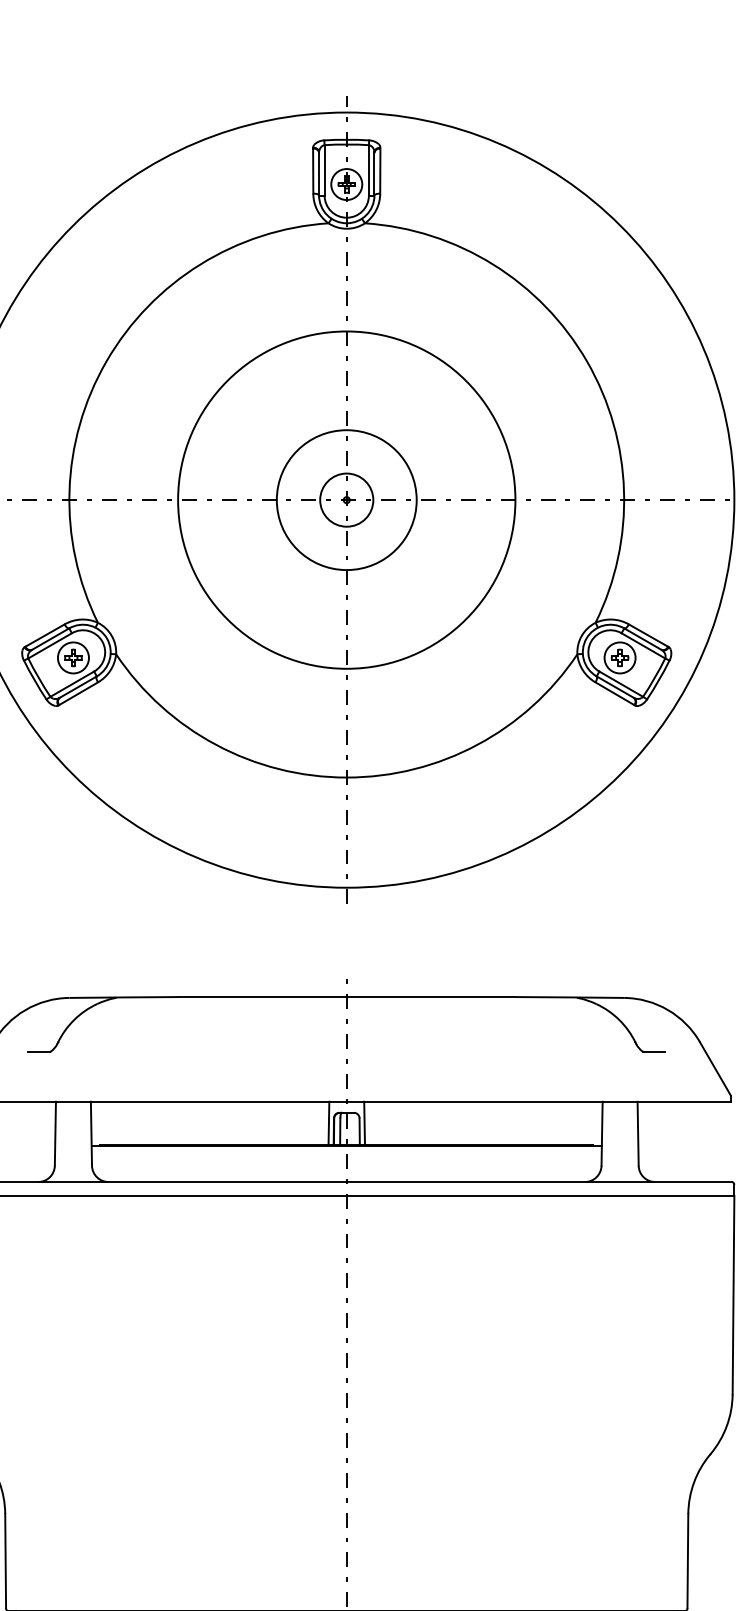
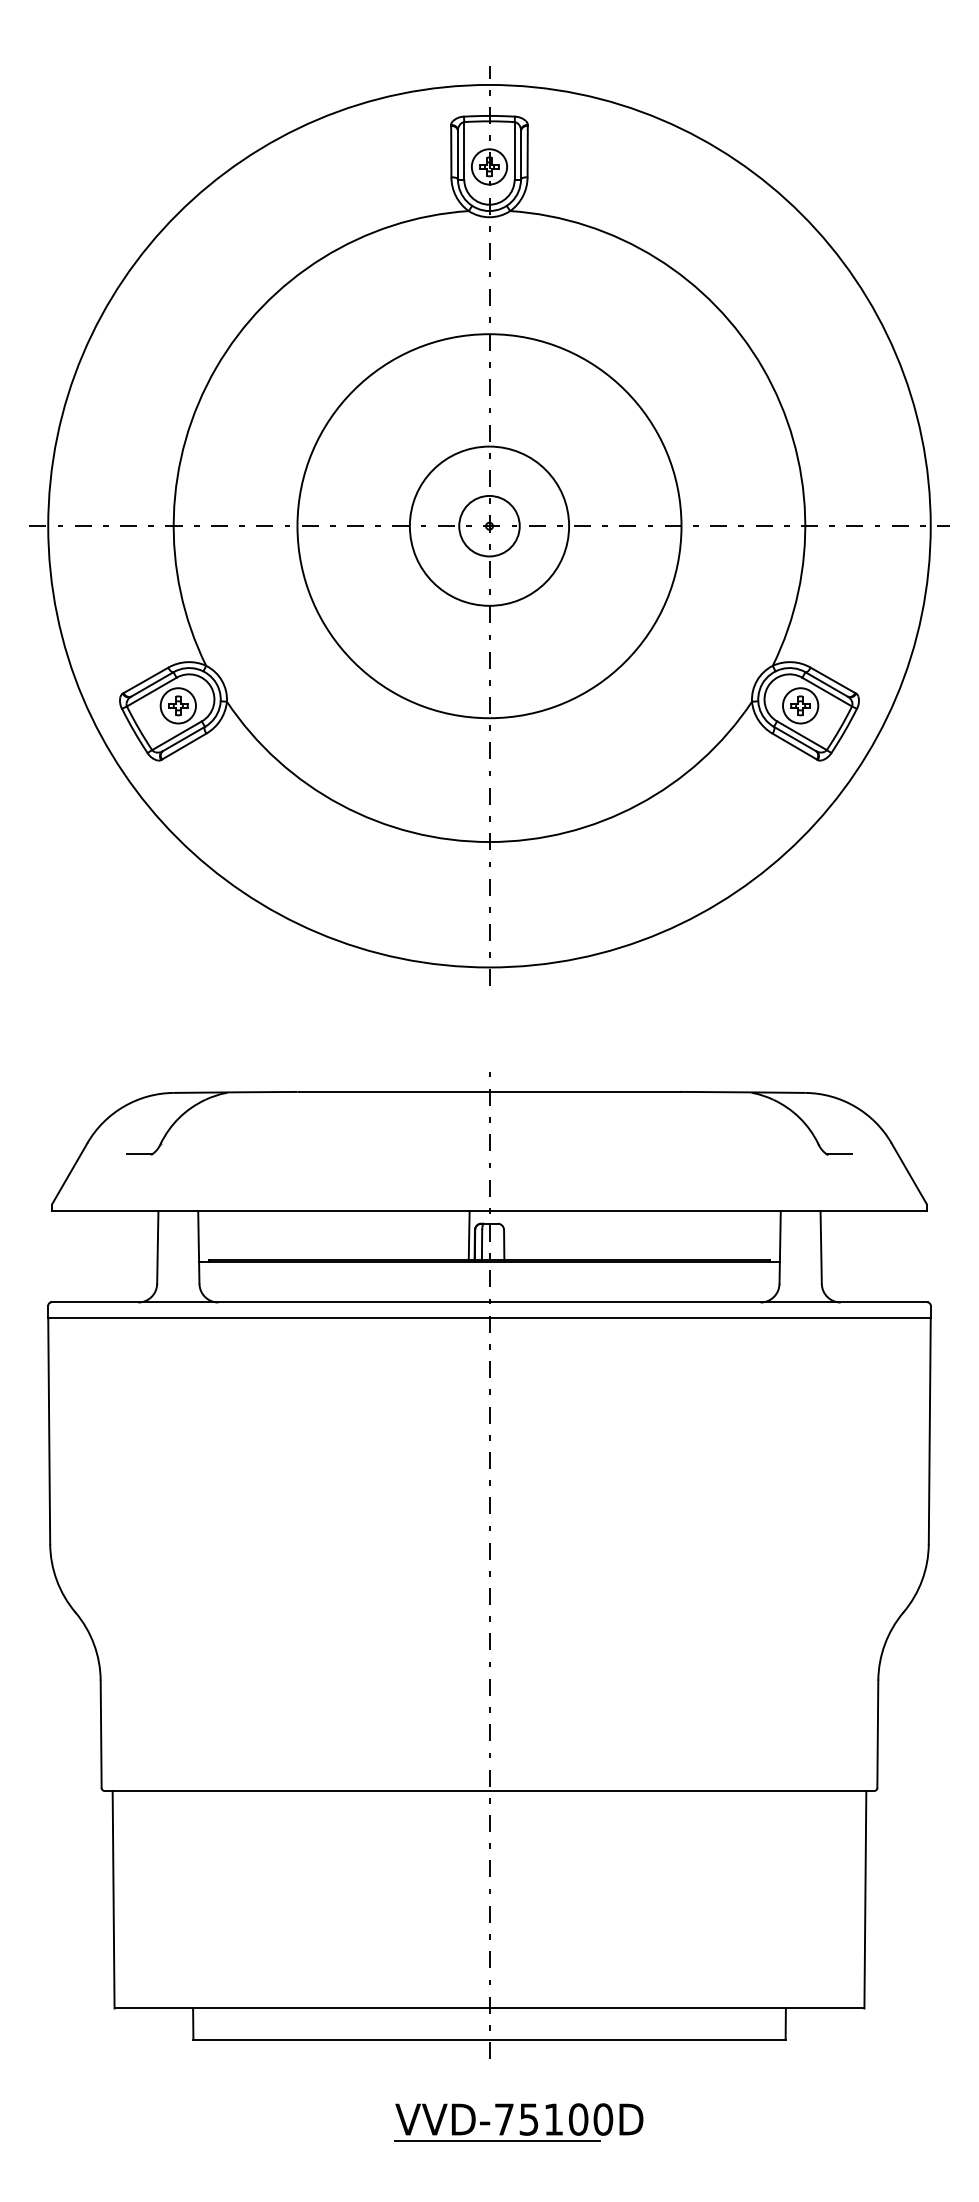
line: (364, 1123) -> (509, 1235), removed

